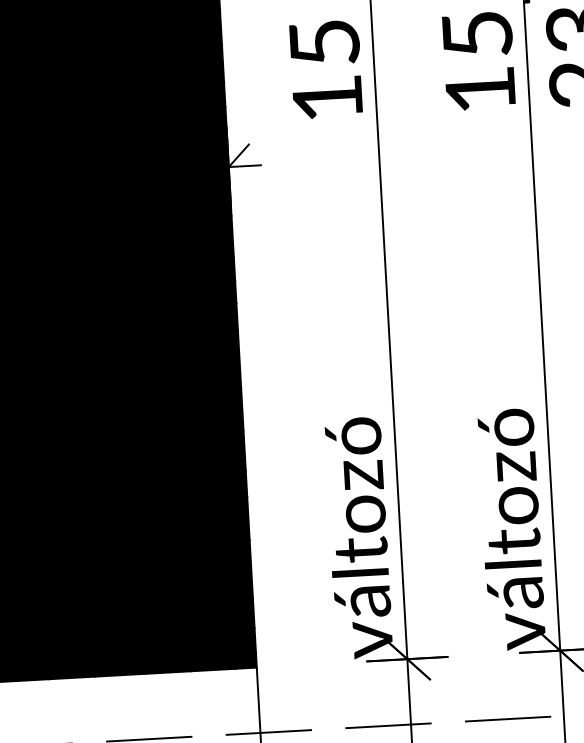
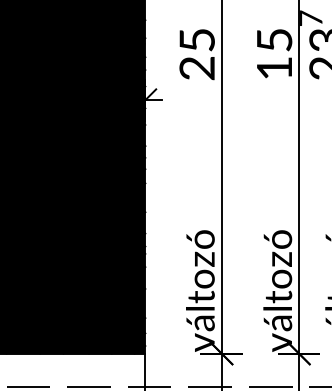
text: (326, 98) -> (196, 68), 15 -> 25

